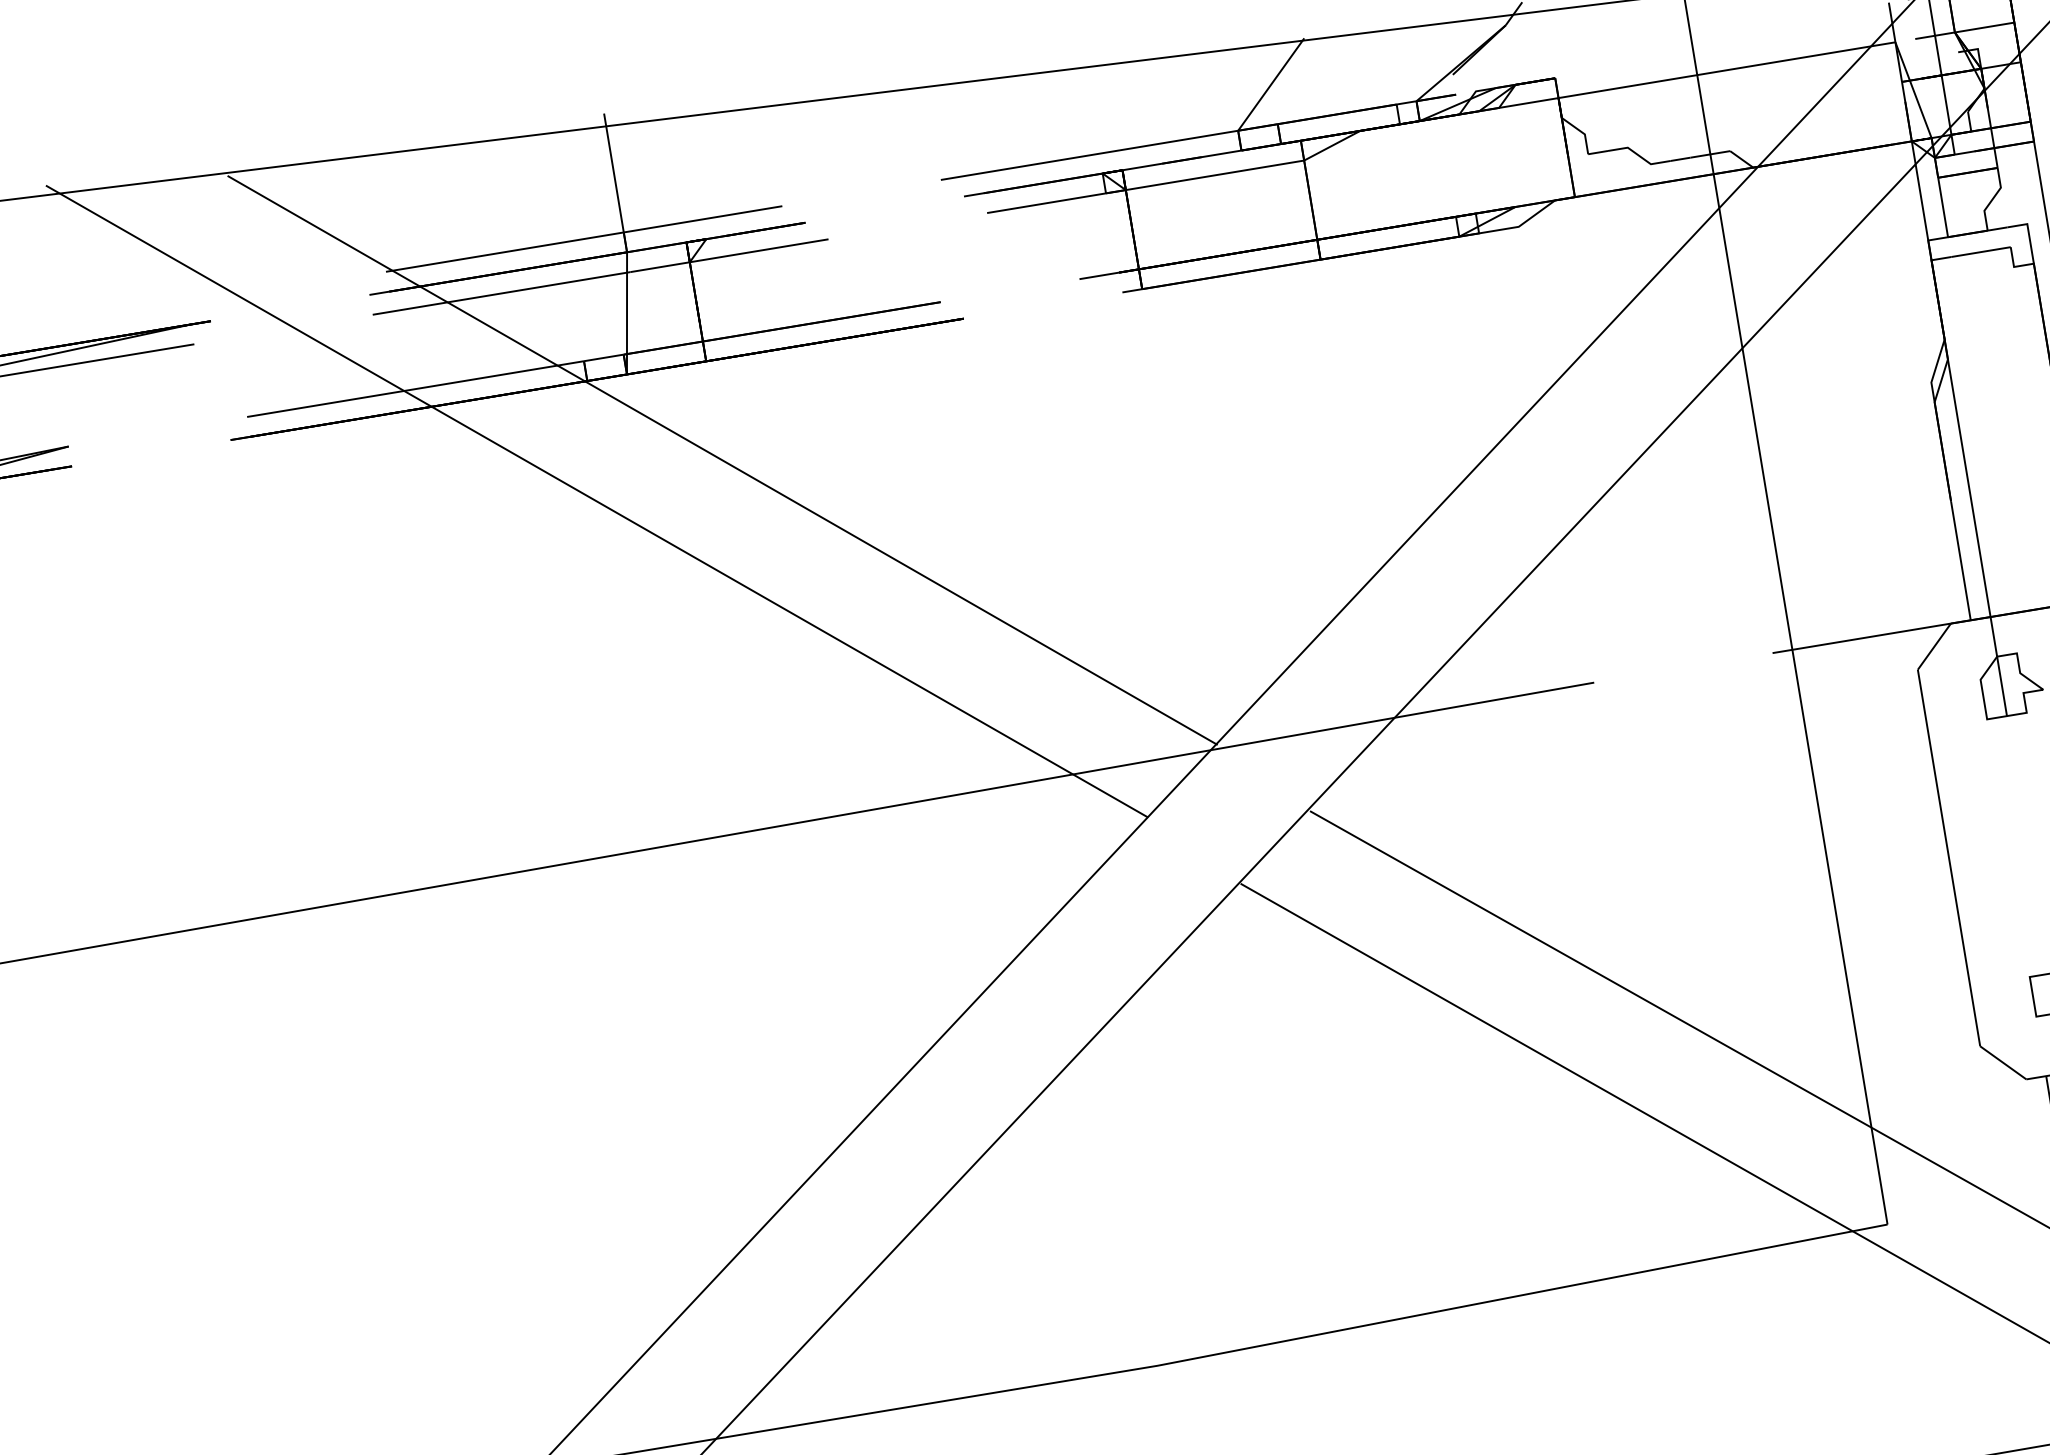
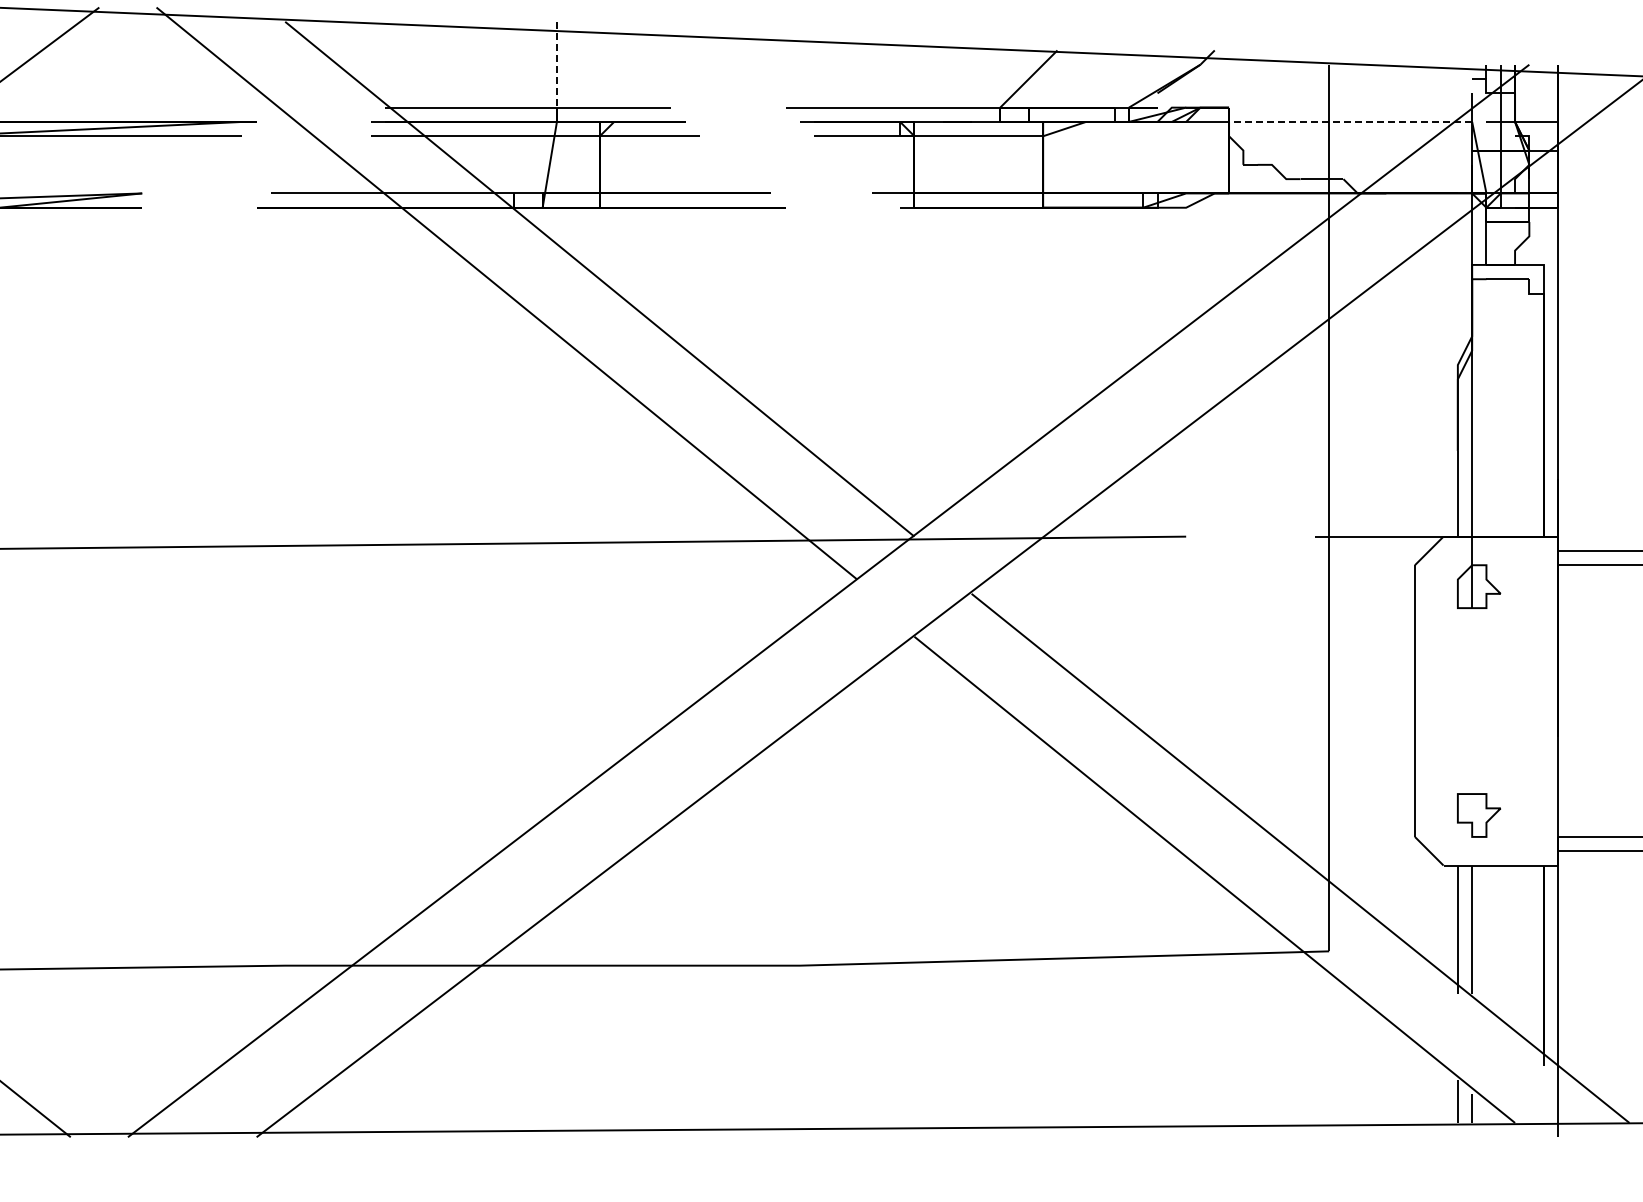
line: (1726, 69) -> (1350, 121), solid -> dashed
line: (613, 172) -> (556, 64), solid -> dashed

